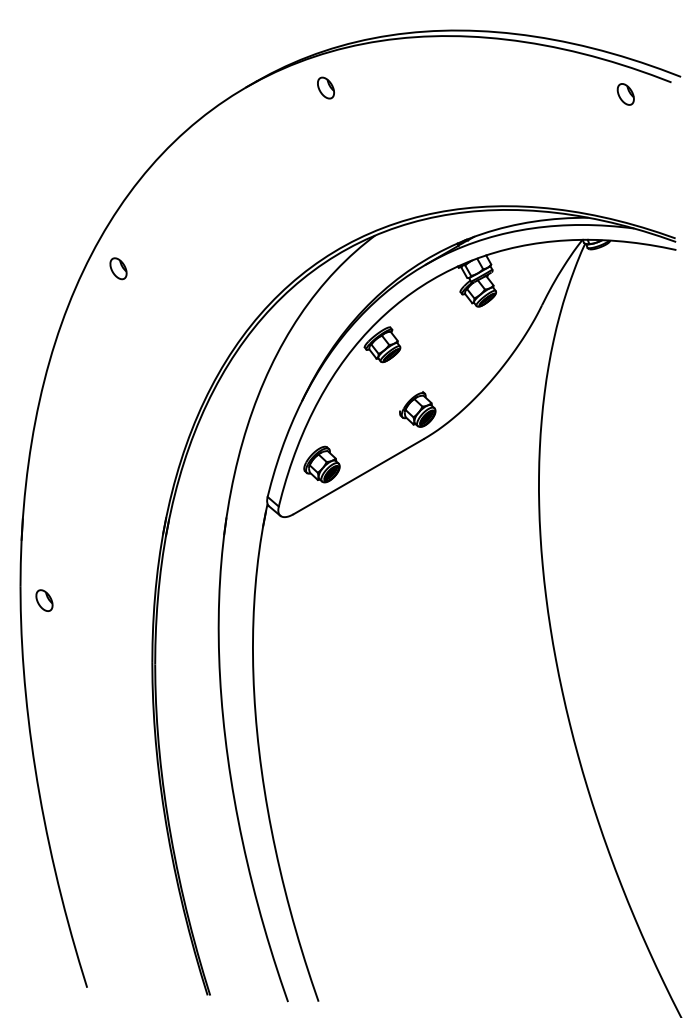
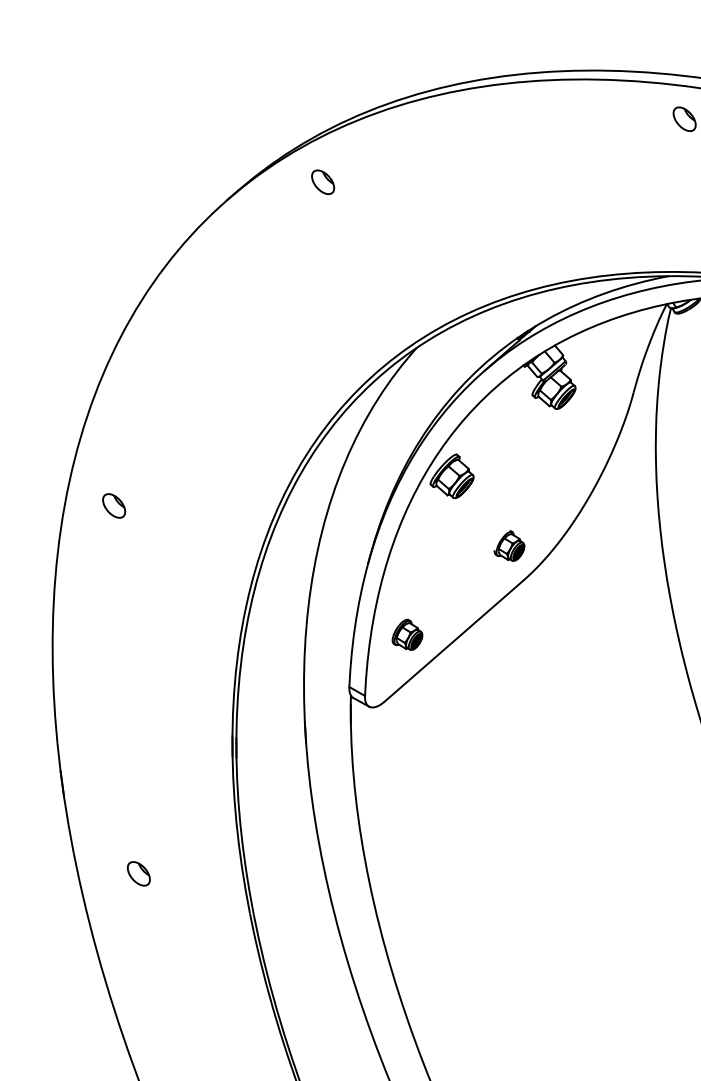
part: (118, 268) -> (114, 505), moved
part: (417, 409) -> (508, 546), size x0.7
part: (321, 464) -> (406, 635), size x0.7
part: (44, 600) -> (138, 873), moved

